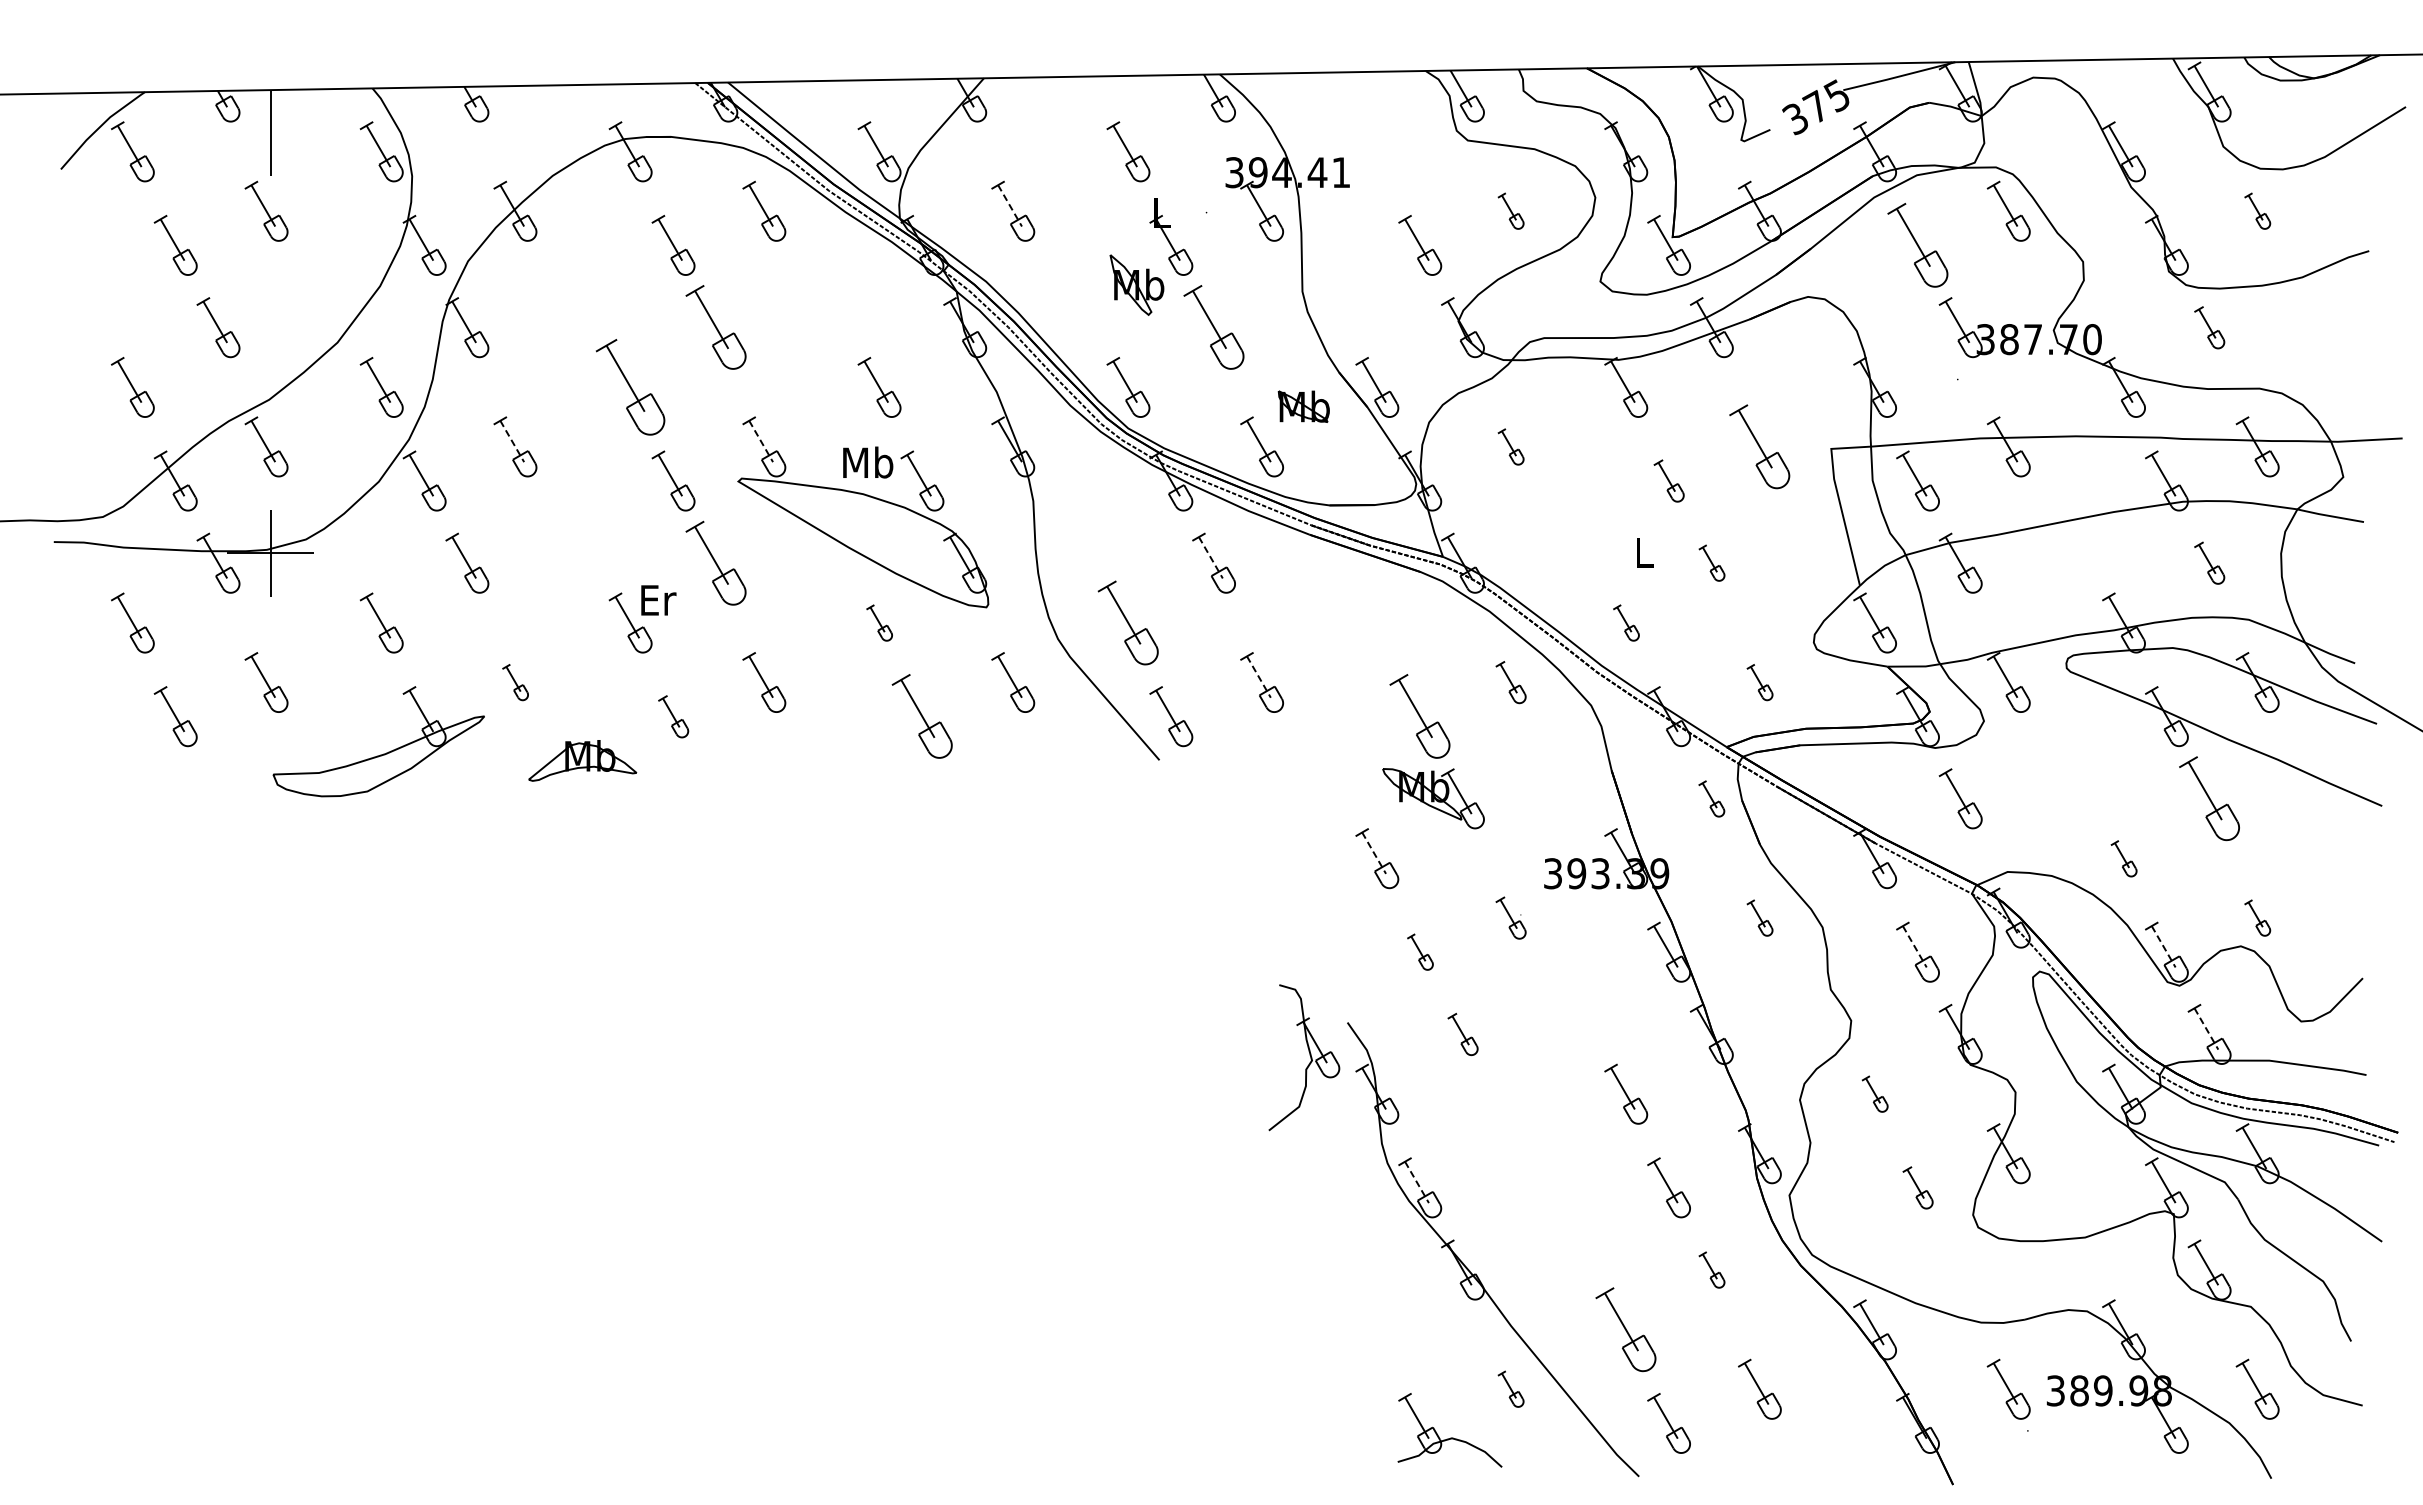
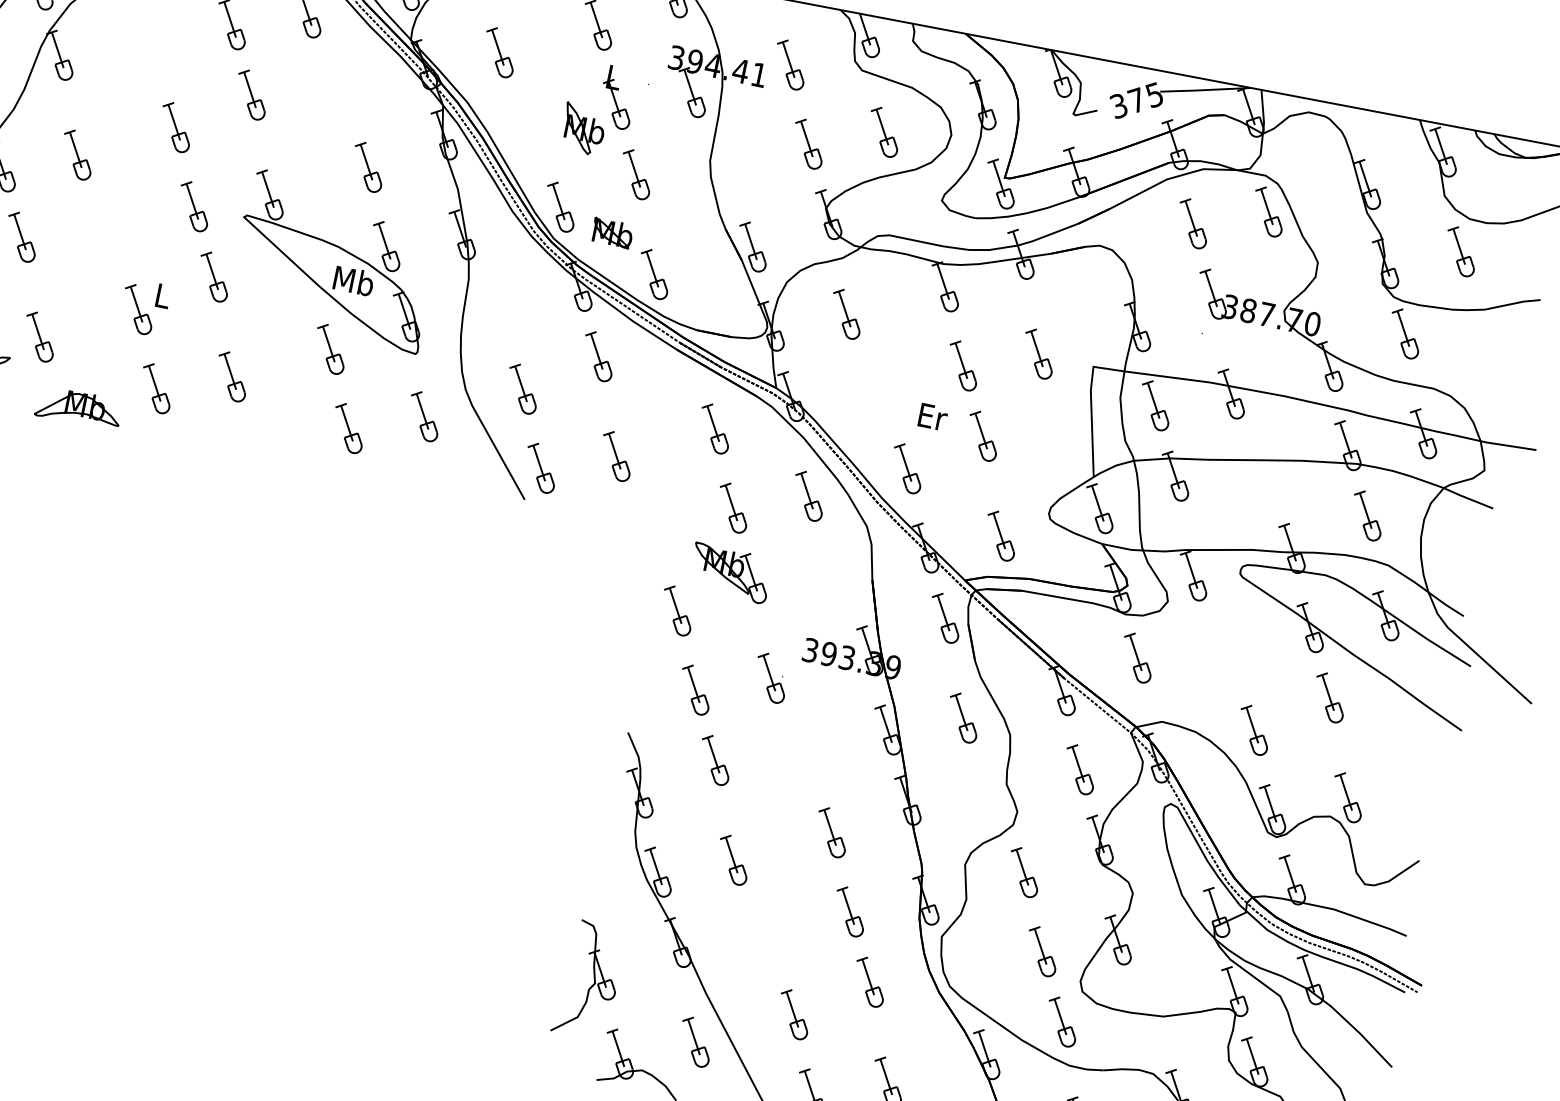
part: (1377, 151) -> (790, 64), added
line: (1010, 205) -> (498, 47), dashed -> solid
part: (1510, 210) -> (883, 131), size x1.67
part: (2257, 210) -> (1460, 250), size x1.67
part: (1917, 245) -> (1192, 223), size x0.71
part: (716, 327) -> (251, 94), size x0.71
part: (1213, 327) -> (635, 174), size x0.71
part: (2209, 327) -> (1405, 333), size x1.43
part: (630, 387) -> (175, 127), size x0.62
part: (1303, 406) -> (612, 233), moved
line: (512, 441) -> (76, 150), dashed -> solid
line: (761, 441) -> (268, 189), dashed -> solid
part: (1510, 446) -> (846, 313), size x1.67
part: (1759, 446) -> (1038, 353), size x0.71
text: (868, 462) -> (354, 281), moved
part: (1668, 480) -> (962, 365), size x1.43
text: (1644, 552) -> (932, 416), L -> Er
line: (1210, 557) -> (596, 351), dashed -> solid
part: (716, 562) -> (214, 276), size x0.71
part: (1711, 562) -> (982, 435), size x1.67
part: (2209, 562) -> (1367, 515), size x1.43
text: (658, 600) -> (163, 296), Er -> L
part: (879, 622) -> (330, 348), size x1.67
part: (1128, 622) -> (522, 388), size x0.71
part: (1377, 622) -> (715, 428), added
part: (1626, 622) -> (907, 468), size x1.67
line: (1258, 677) -> (614, 451), dashed -> solid
part: (515, 682) -> (39, 336), size x1.67
part: (1510, 682) -> (808, 495), size x1.43
part: (1759, 682) -> (1000, 535), size x1.67
part: (673, 716) -> (156, 388), size x1.43
part: (922, 716) -> (348, 428), size x0.71
part: (1420, 716) -> (733, 507), size x0.71
part: (1711, 798) -> (945, 617), size x1.67
part: (2209, 798) -> (1329, 697), size x0.71
line: (1374, 853) -> (675, 606), dashed -> solid
part: (2123, 858) -> (1253, 729), size x1.67
part: (1510, 917) -> (770, 677), size x1.43
part: (1759, 917) -> (963, 717), size x1.67
part: (2257, 917) -> (1347, 796), size x1.67
line: (1914, 946) -> (1078, 764), dashed -> solid
line: (2163, 946) -> (1270, 804), dashed -> solid
part: (1420, 951) -> (695, 689), size x1.67
line: (2206, 1028) -> (1290, 874), dashed -> solid
part: (1462, 1034) -> (714, 760), size x1.43
part: (1304, 1057) -> (589, 979), moved
part: (1874, 1093) -> (1023, 871), size x1.67
part: (1510, 1153) -> (732, 859), added
line: (1416, 1182) -> (655, 867), dashed -> solid
part: (1917, 1187) -> (1041, 951), size x1.43
part: (1711, 1269) -> (869, 981), size x1.67
part: (1960, 1269) -> (1062, 1021), added
part: (1626, 1329) -> (794, 1014), size x0.71
part: (1510, 1388) -> (695, 1041), size x1.67

